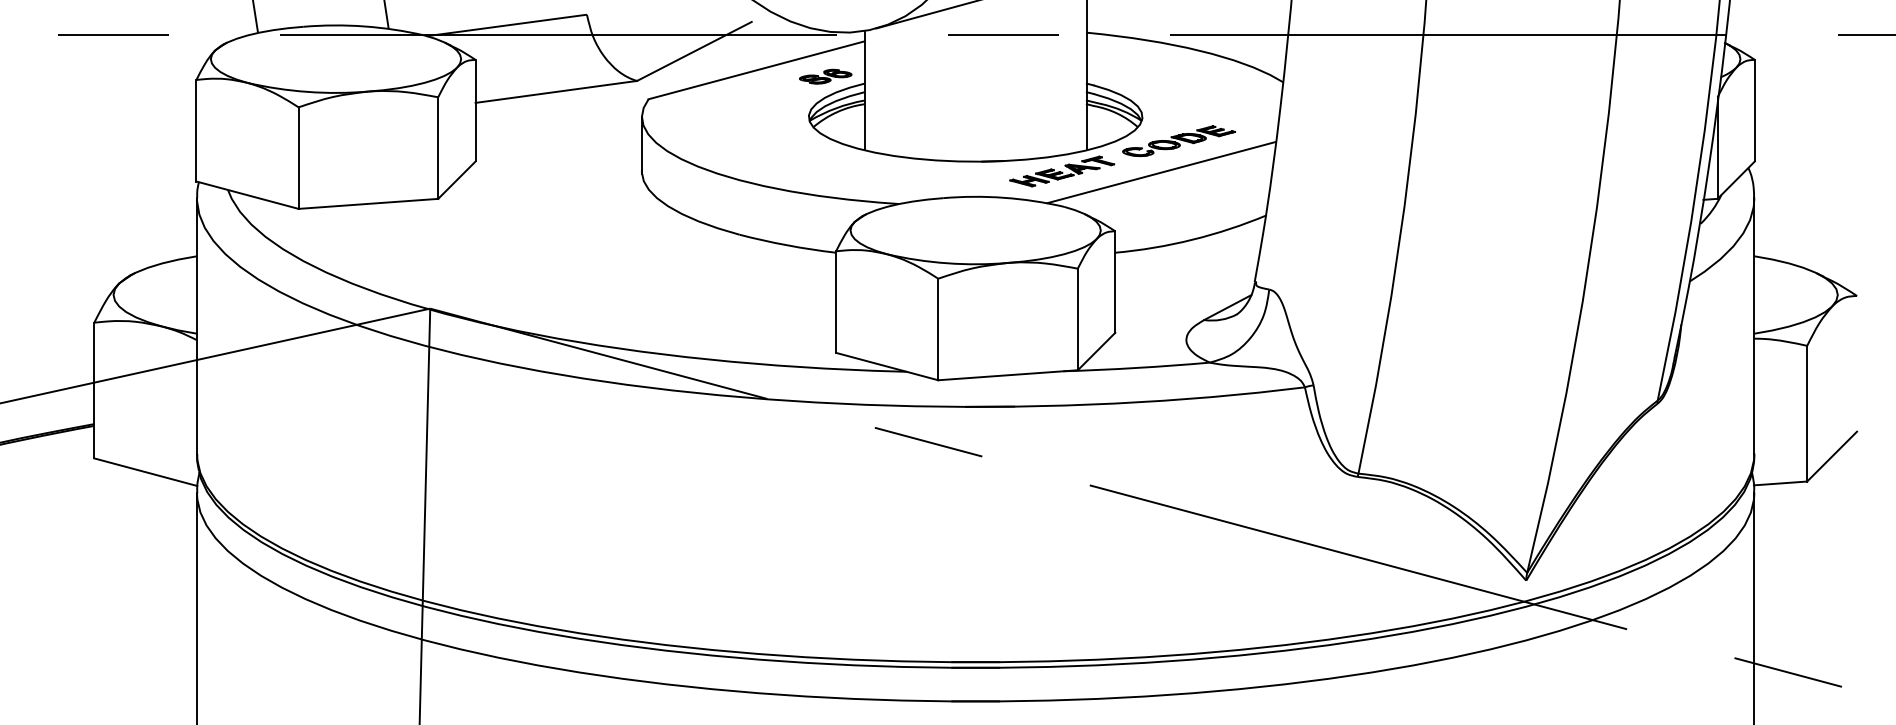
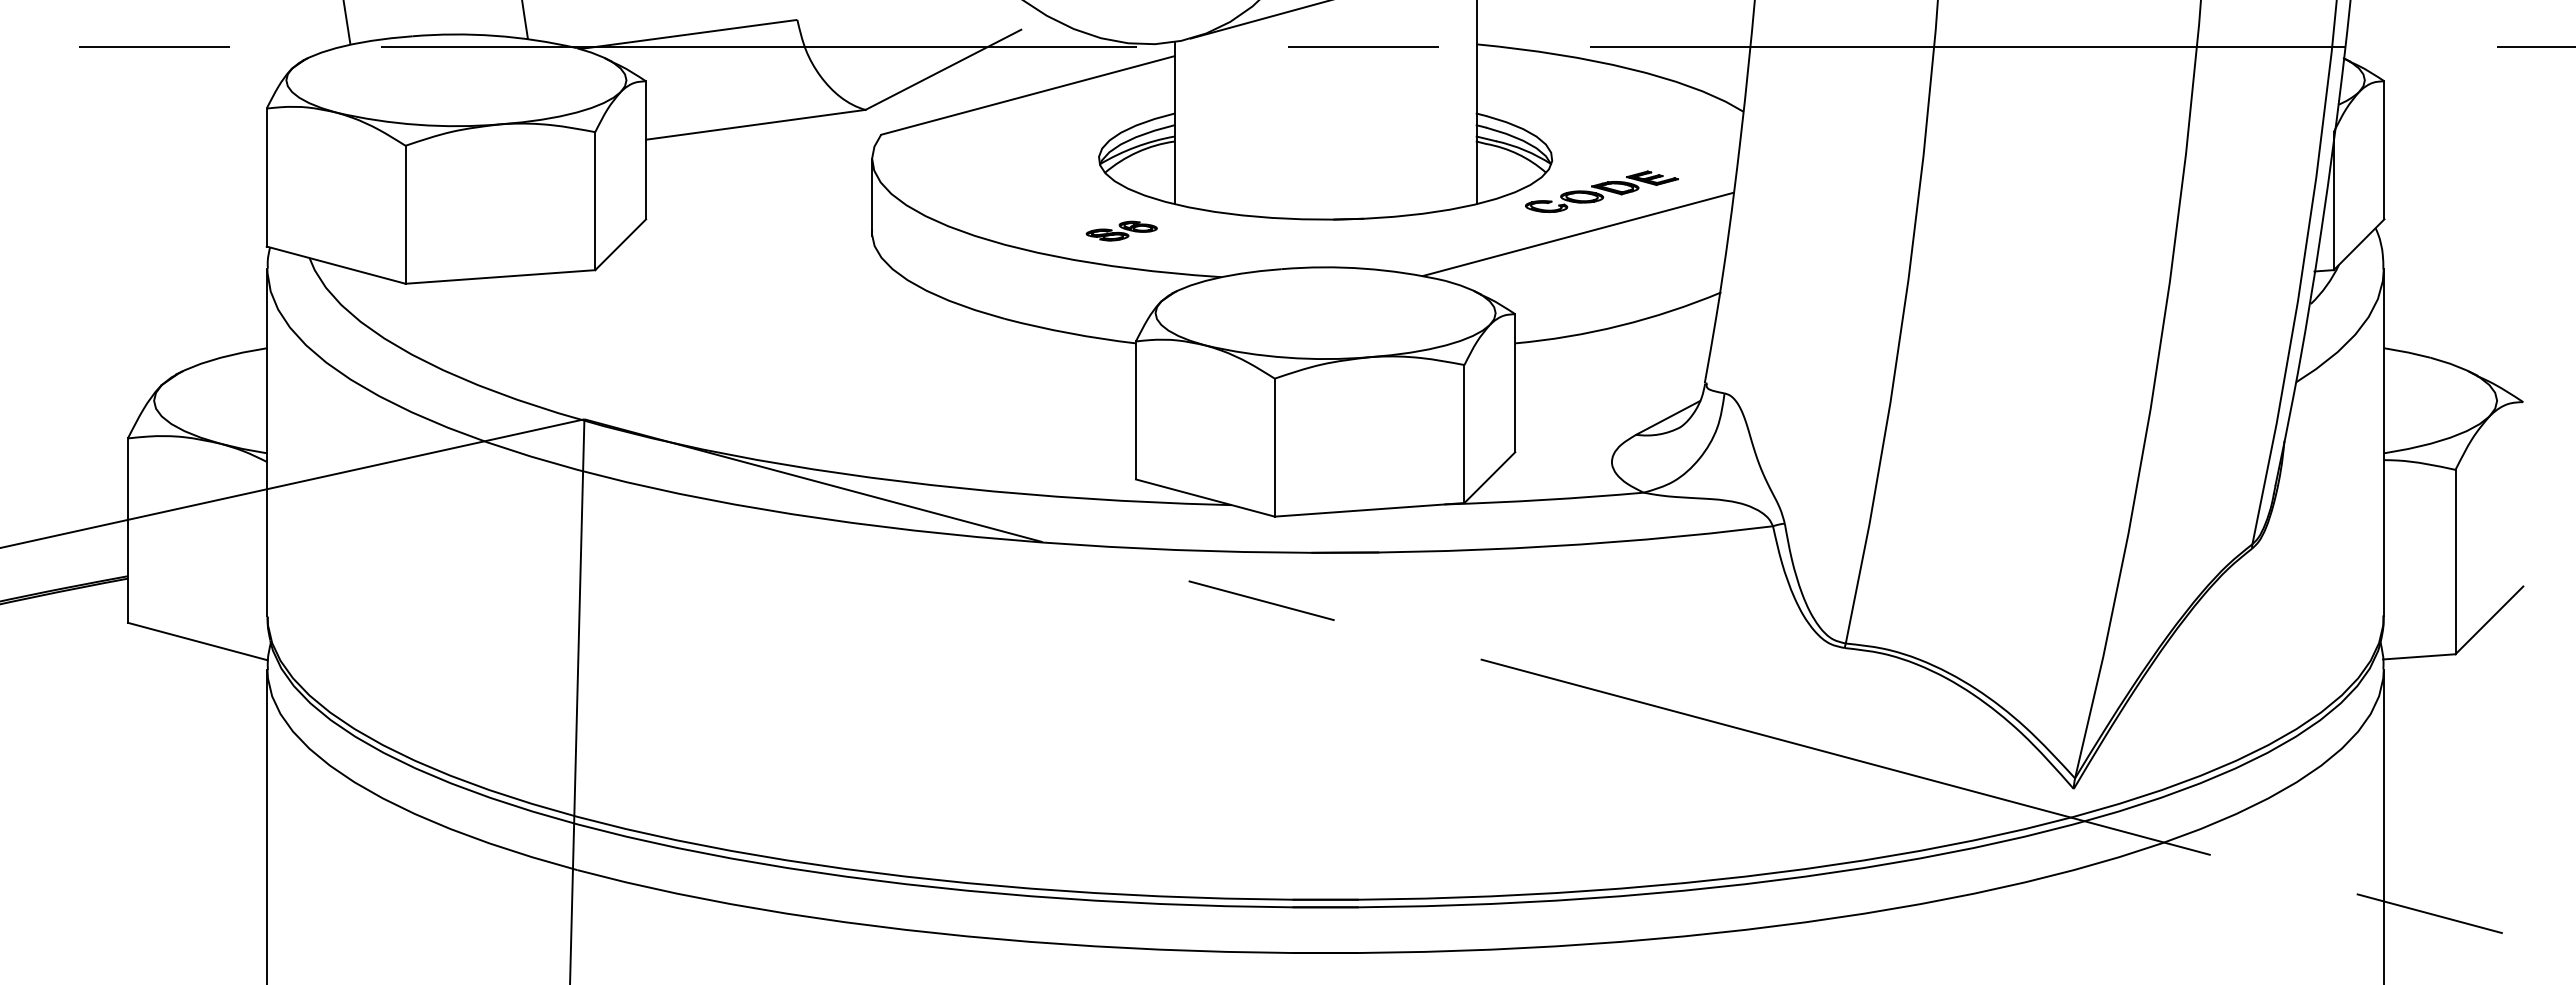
part: (825, 76) -> (1121, 230), moved
part: (1061, 171) -> (1442, 232), removed

